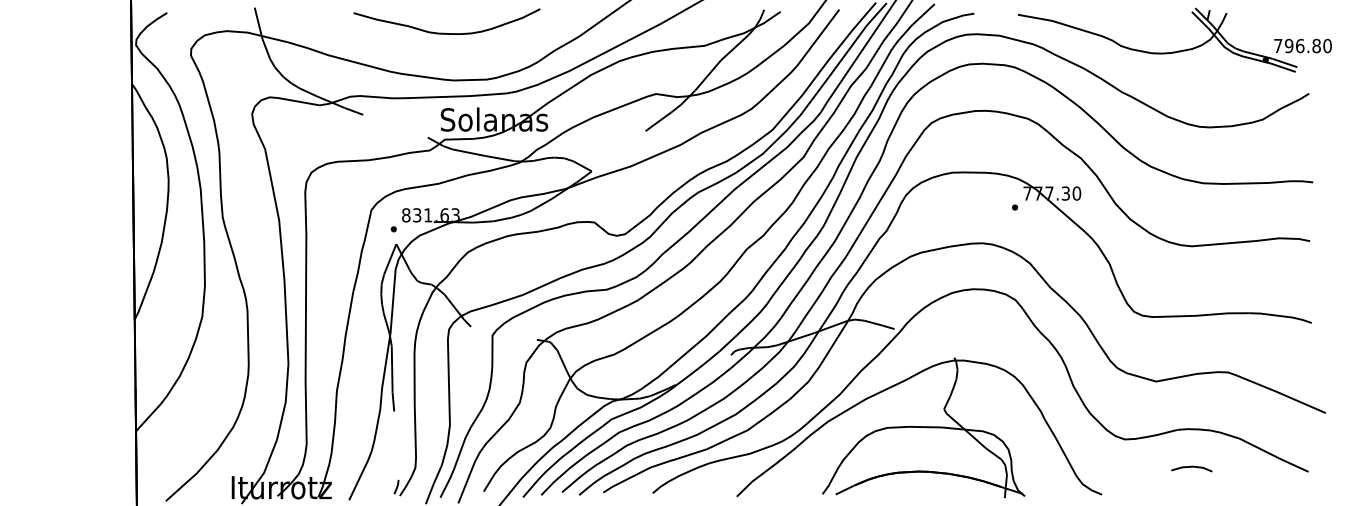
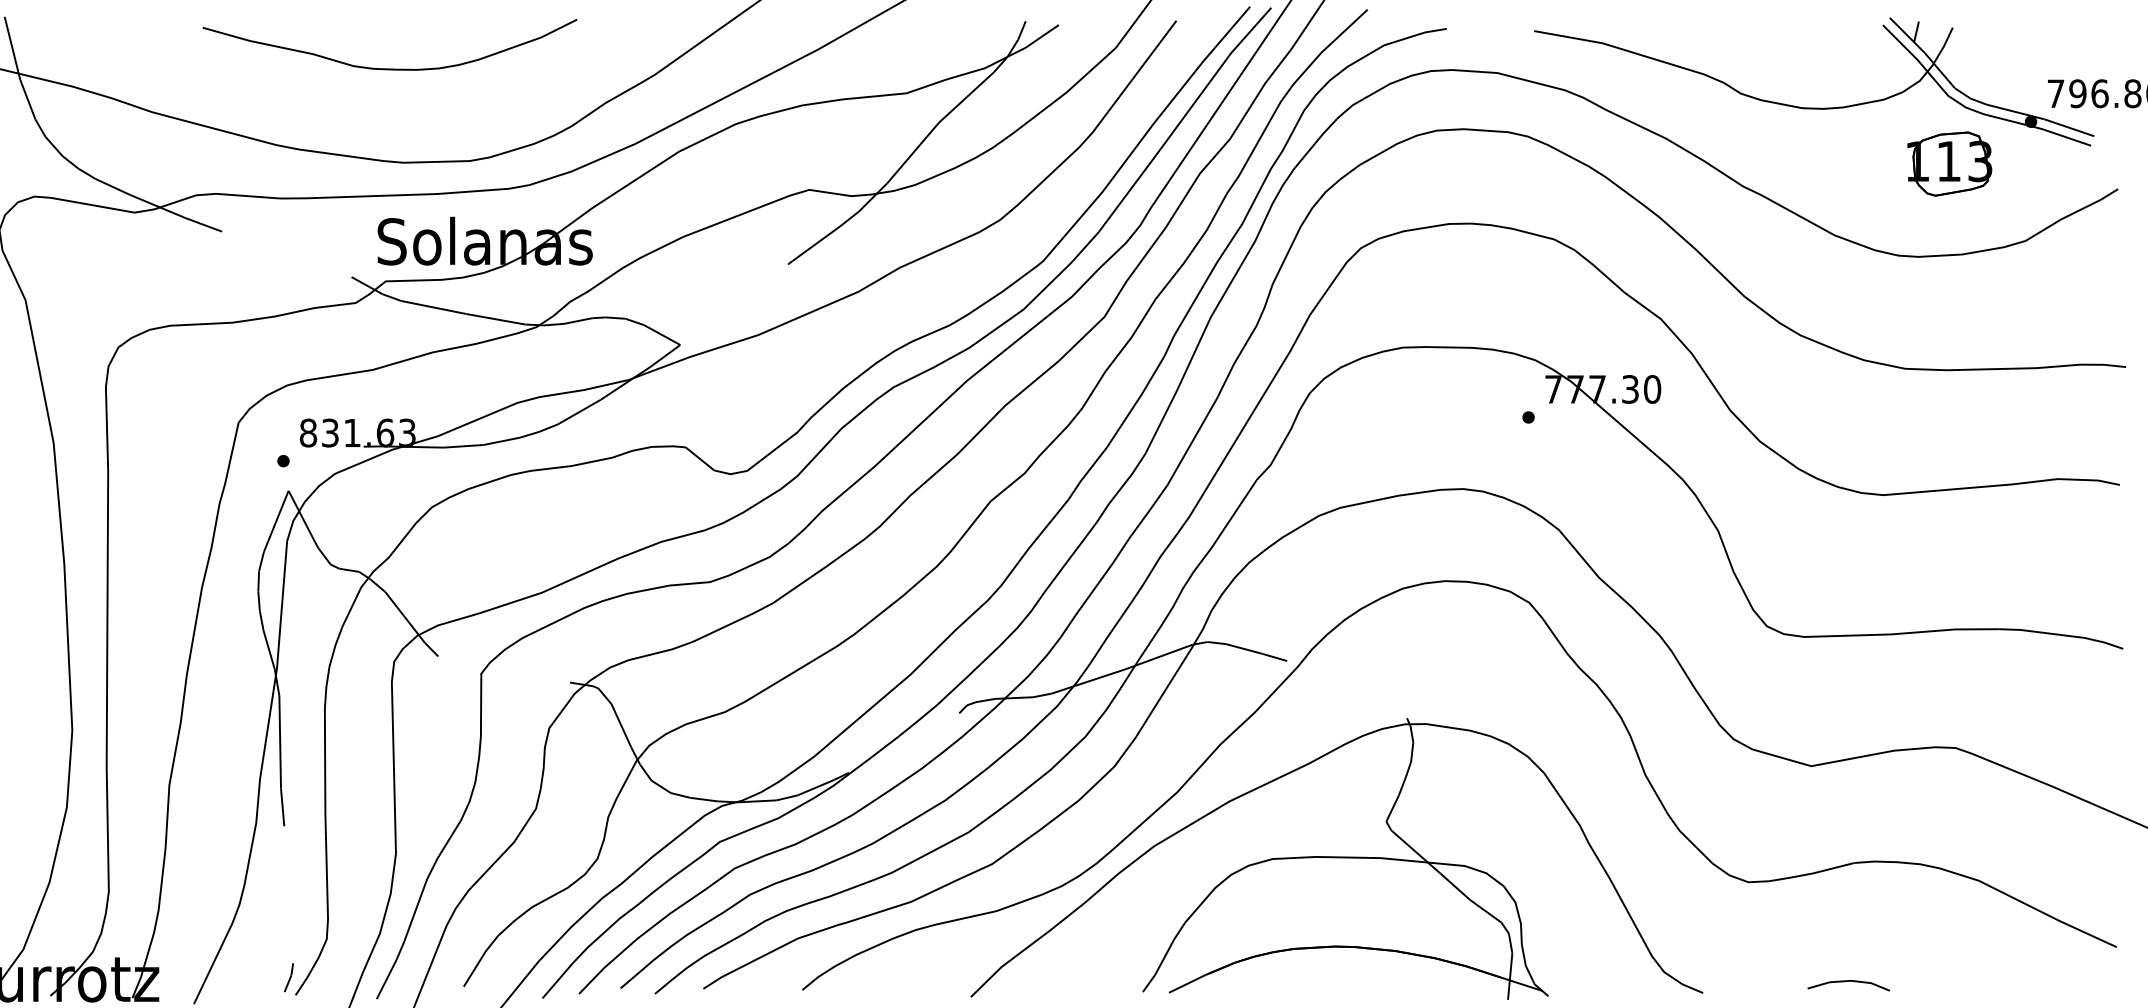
part: (1225, 80) -> (1950, 162), added
line: (1191, 467) -> (1848, 982), moved

